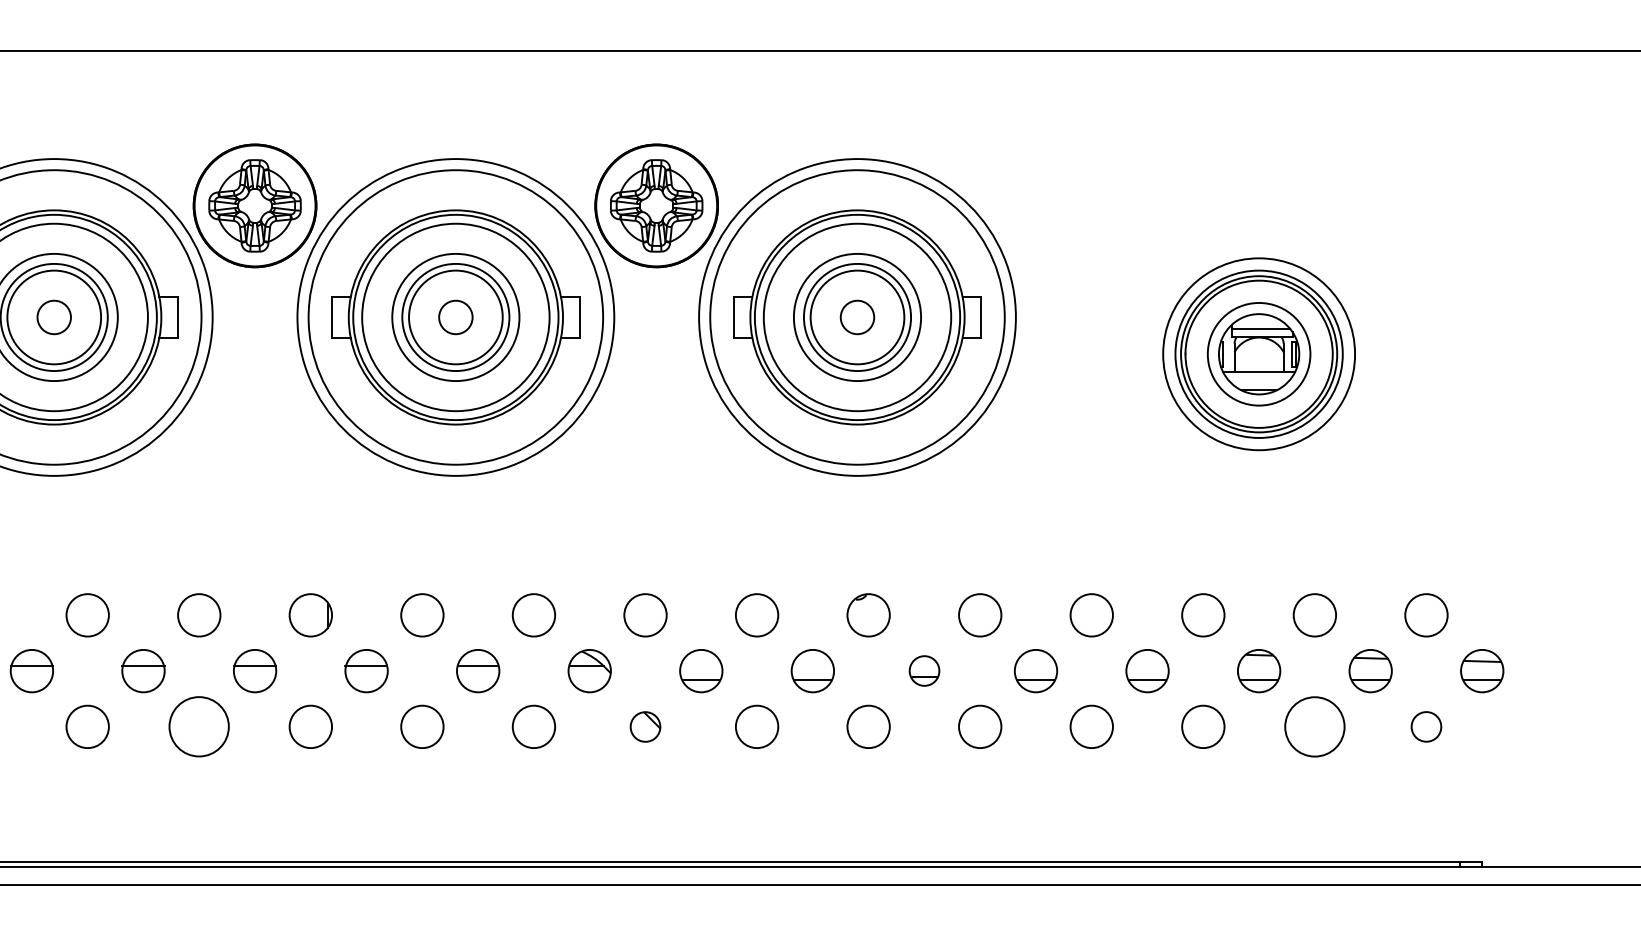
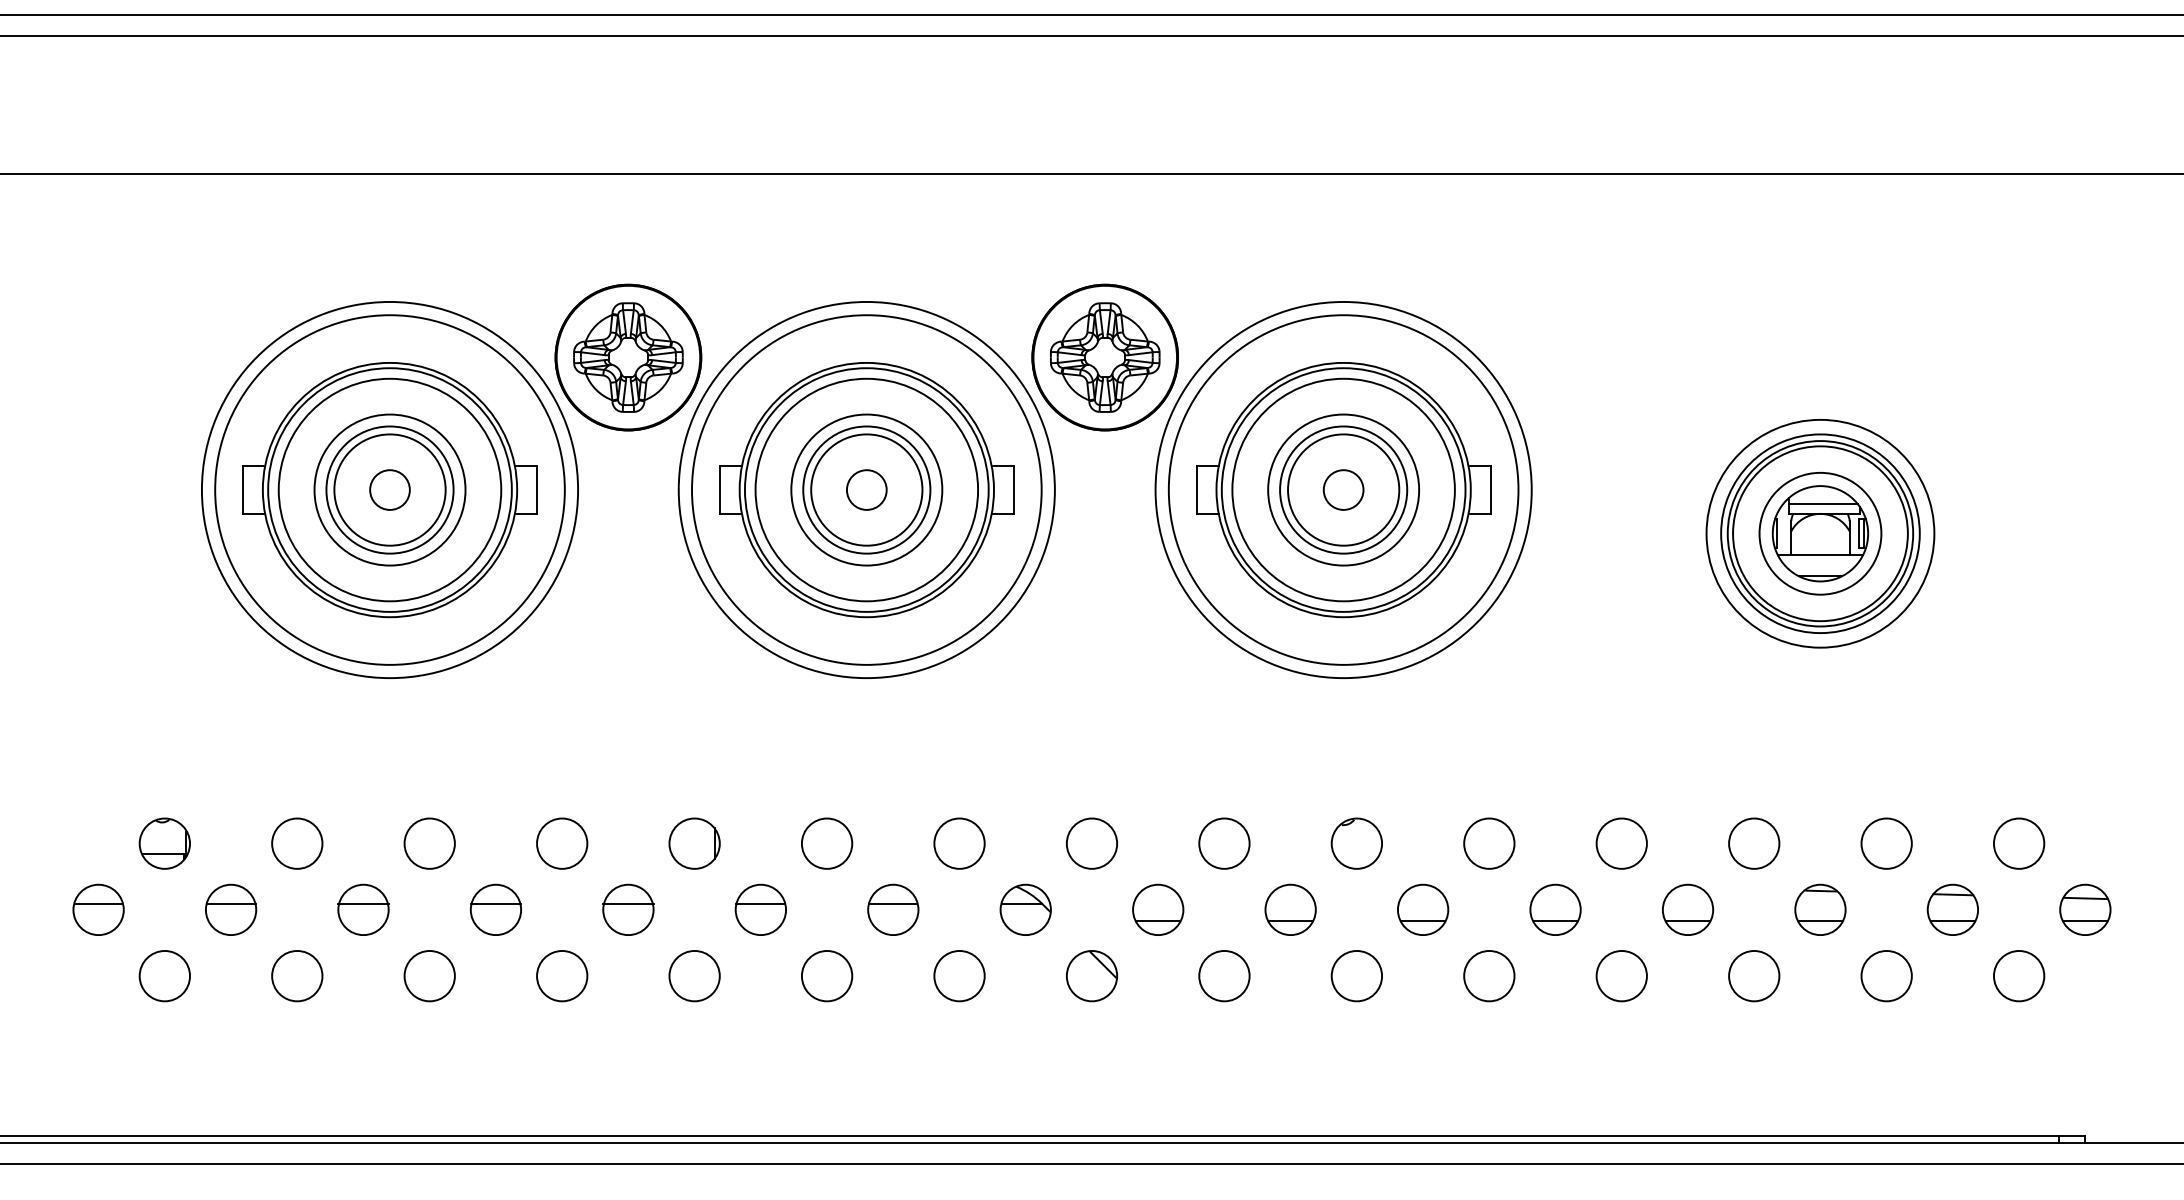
part: (924, 670) -> (1423, 909), size x1.43
circle: (1314, 726) -> (1886, 975), size x0.71
circle: (1425, 726) -> (2018, 975), size x1.43
circle: (199, 727) -> (562, 976), size x0.71
part: (645, 727) -> (1091, 976), size x1.43

